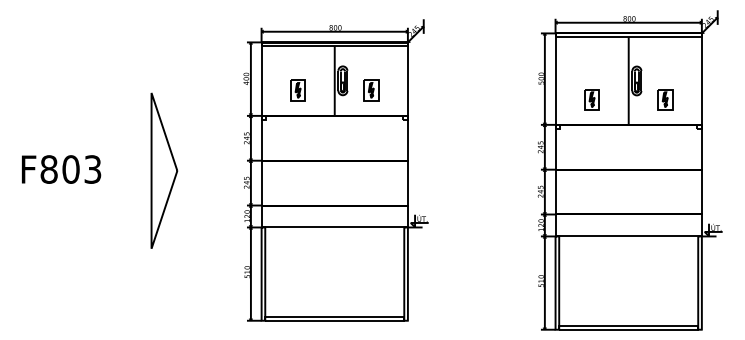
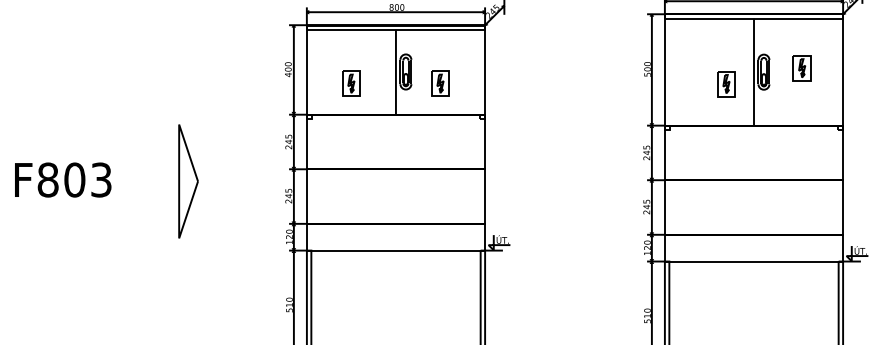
part: (591, 99) -> (725, 83), moved
part: (665, 99) -> (802, 67), moved
part: (164, 170) -> (188, 181), size x0.6

